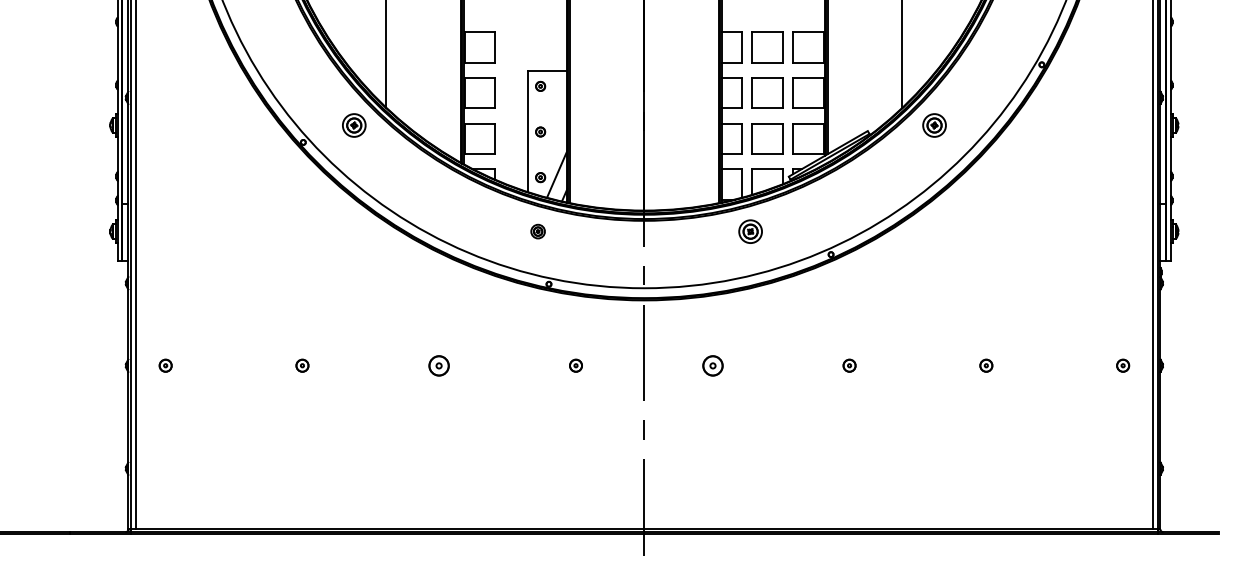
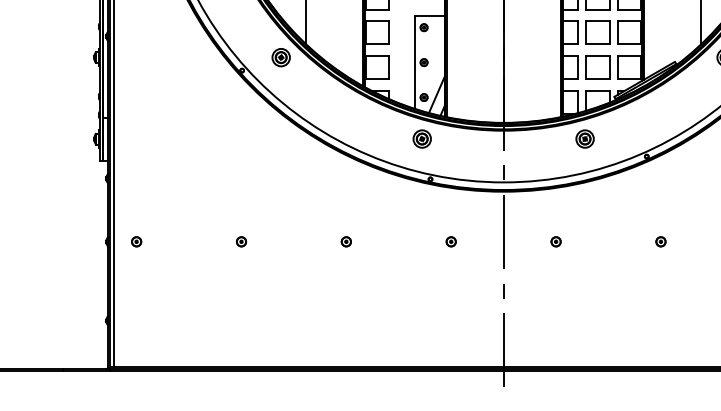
part: (537, 231) -> (421, 138), size x1.67
part: (439, 365) -> (346, 241), size x0.62
part: (712, 365) -> (555, 241), size x0.62

